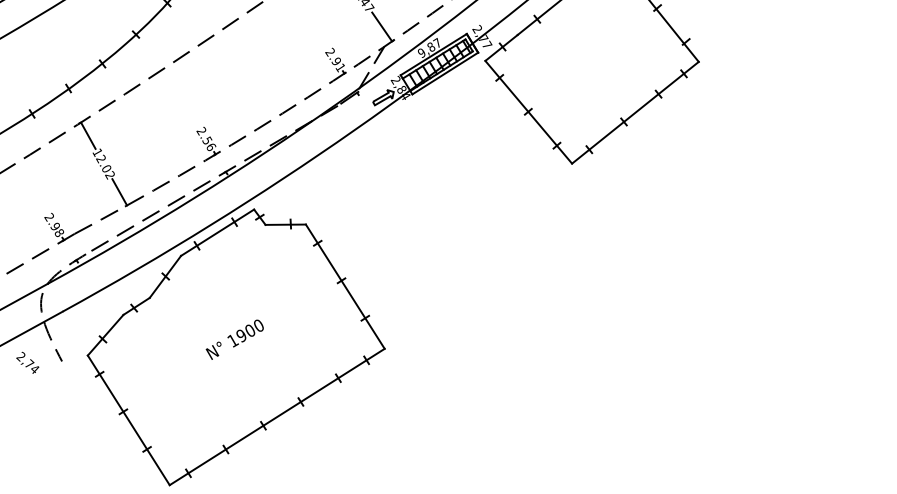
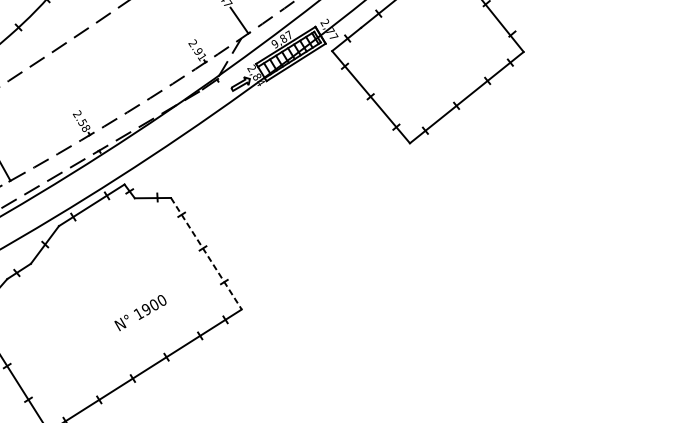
text: (211, 146) -> (86, 127), 2.56 -> 2.58
line: (345, 286) -> (206, 253), solid -> dashed
text: (234, 339) -> (140, 312), moved

